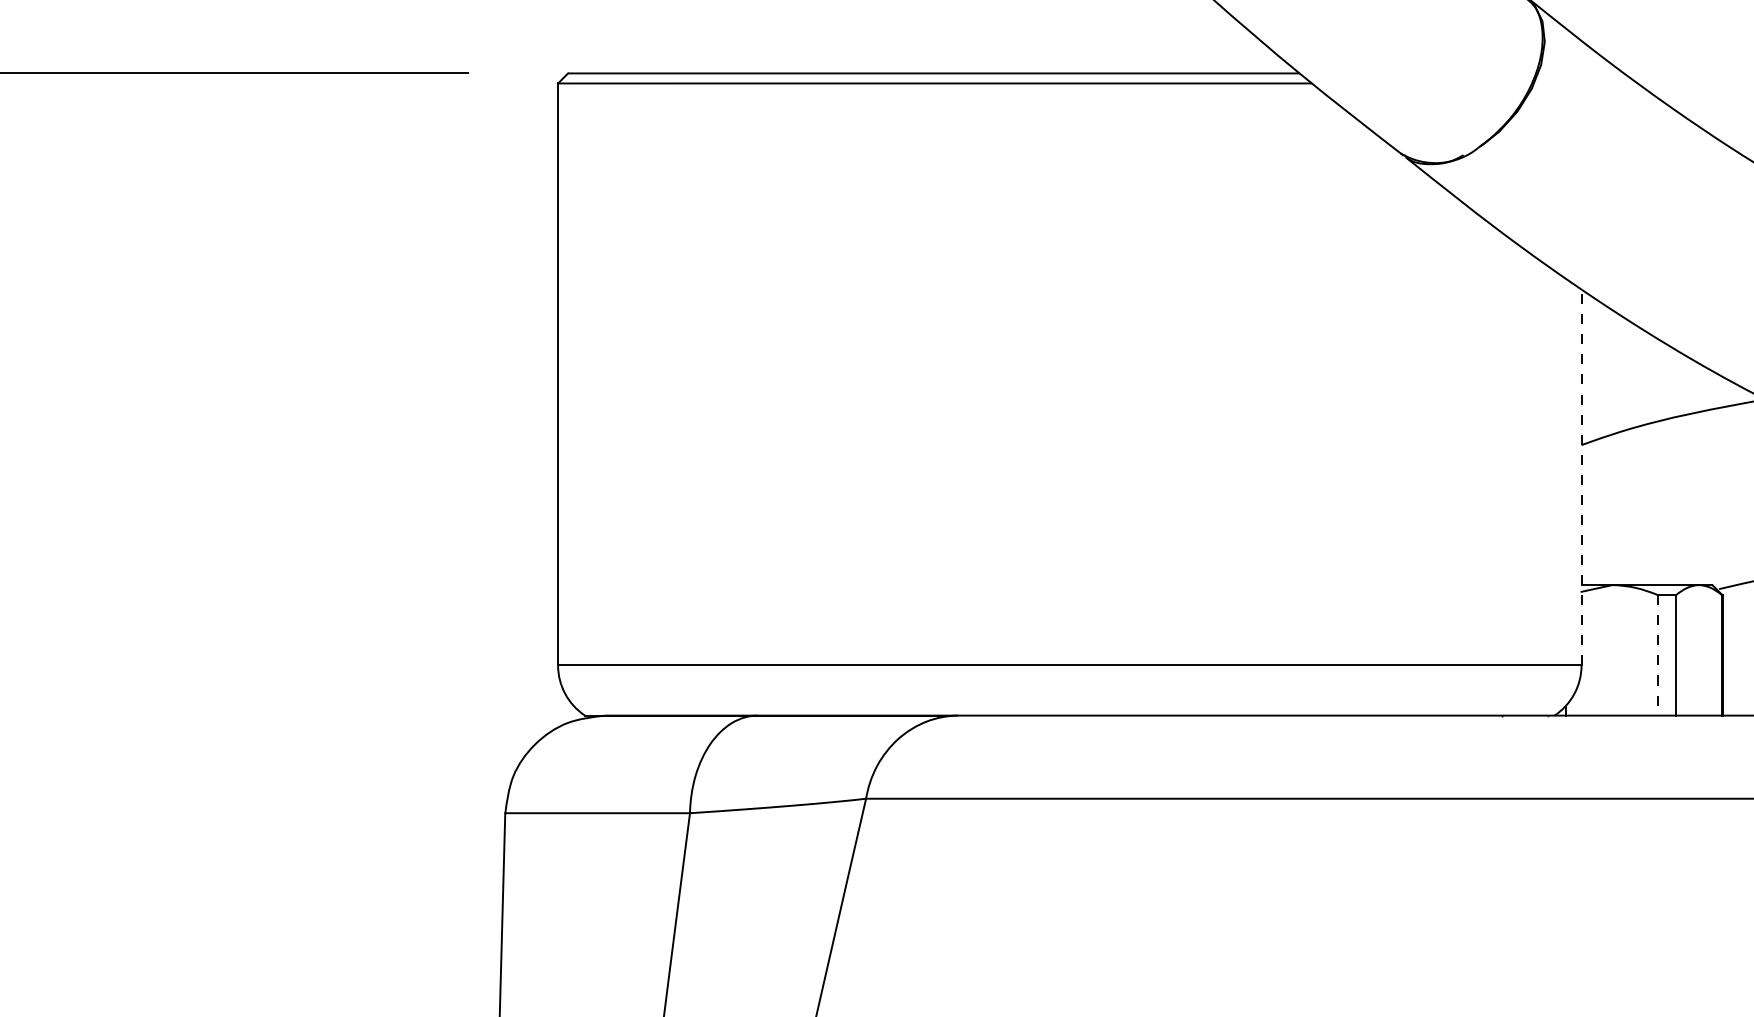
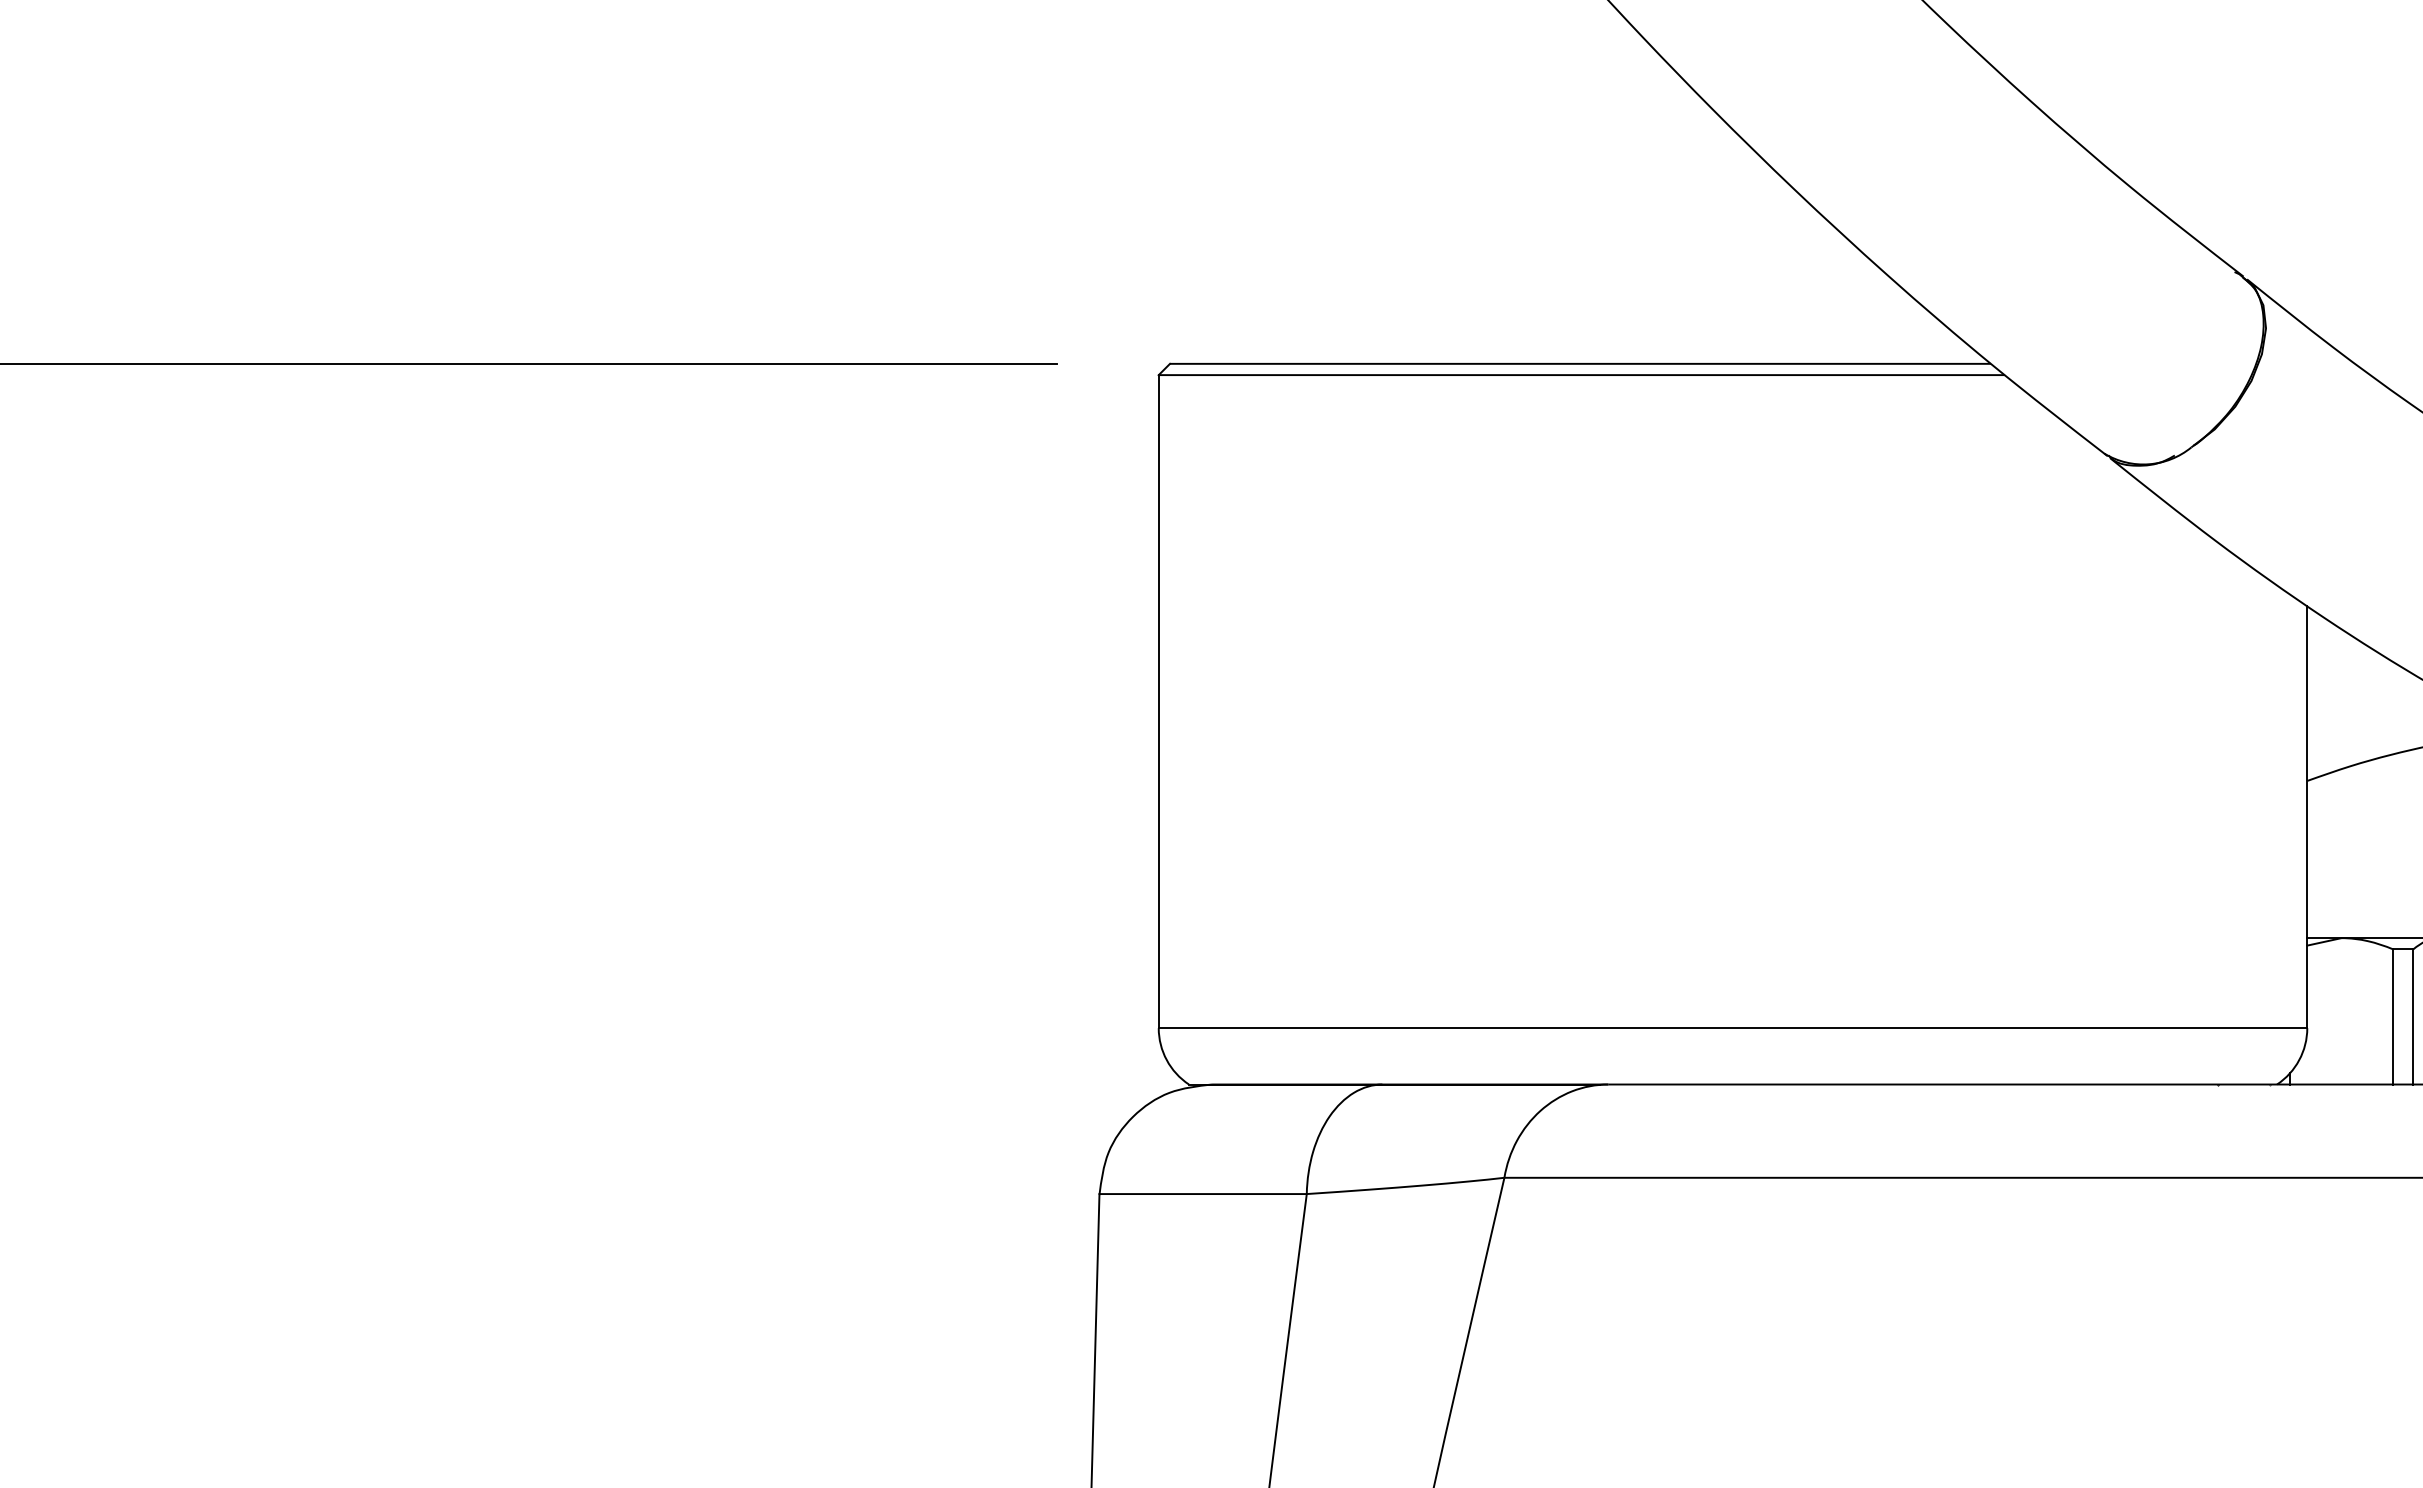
line: (1581, 476) -> (2307, 816), dashed -> solid
line: (1658, 655) -> (2393, 1016), dashed -> solid

